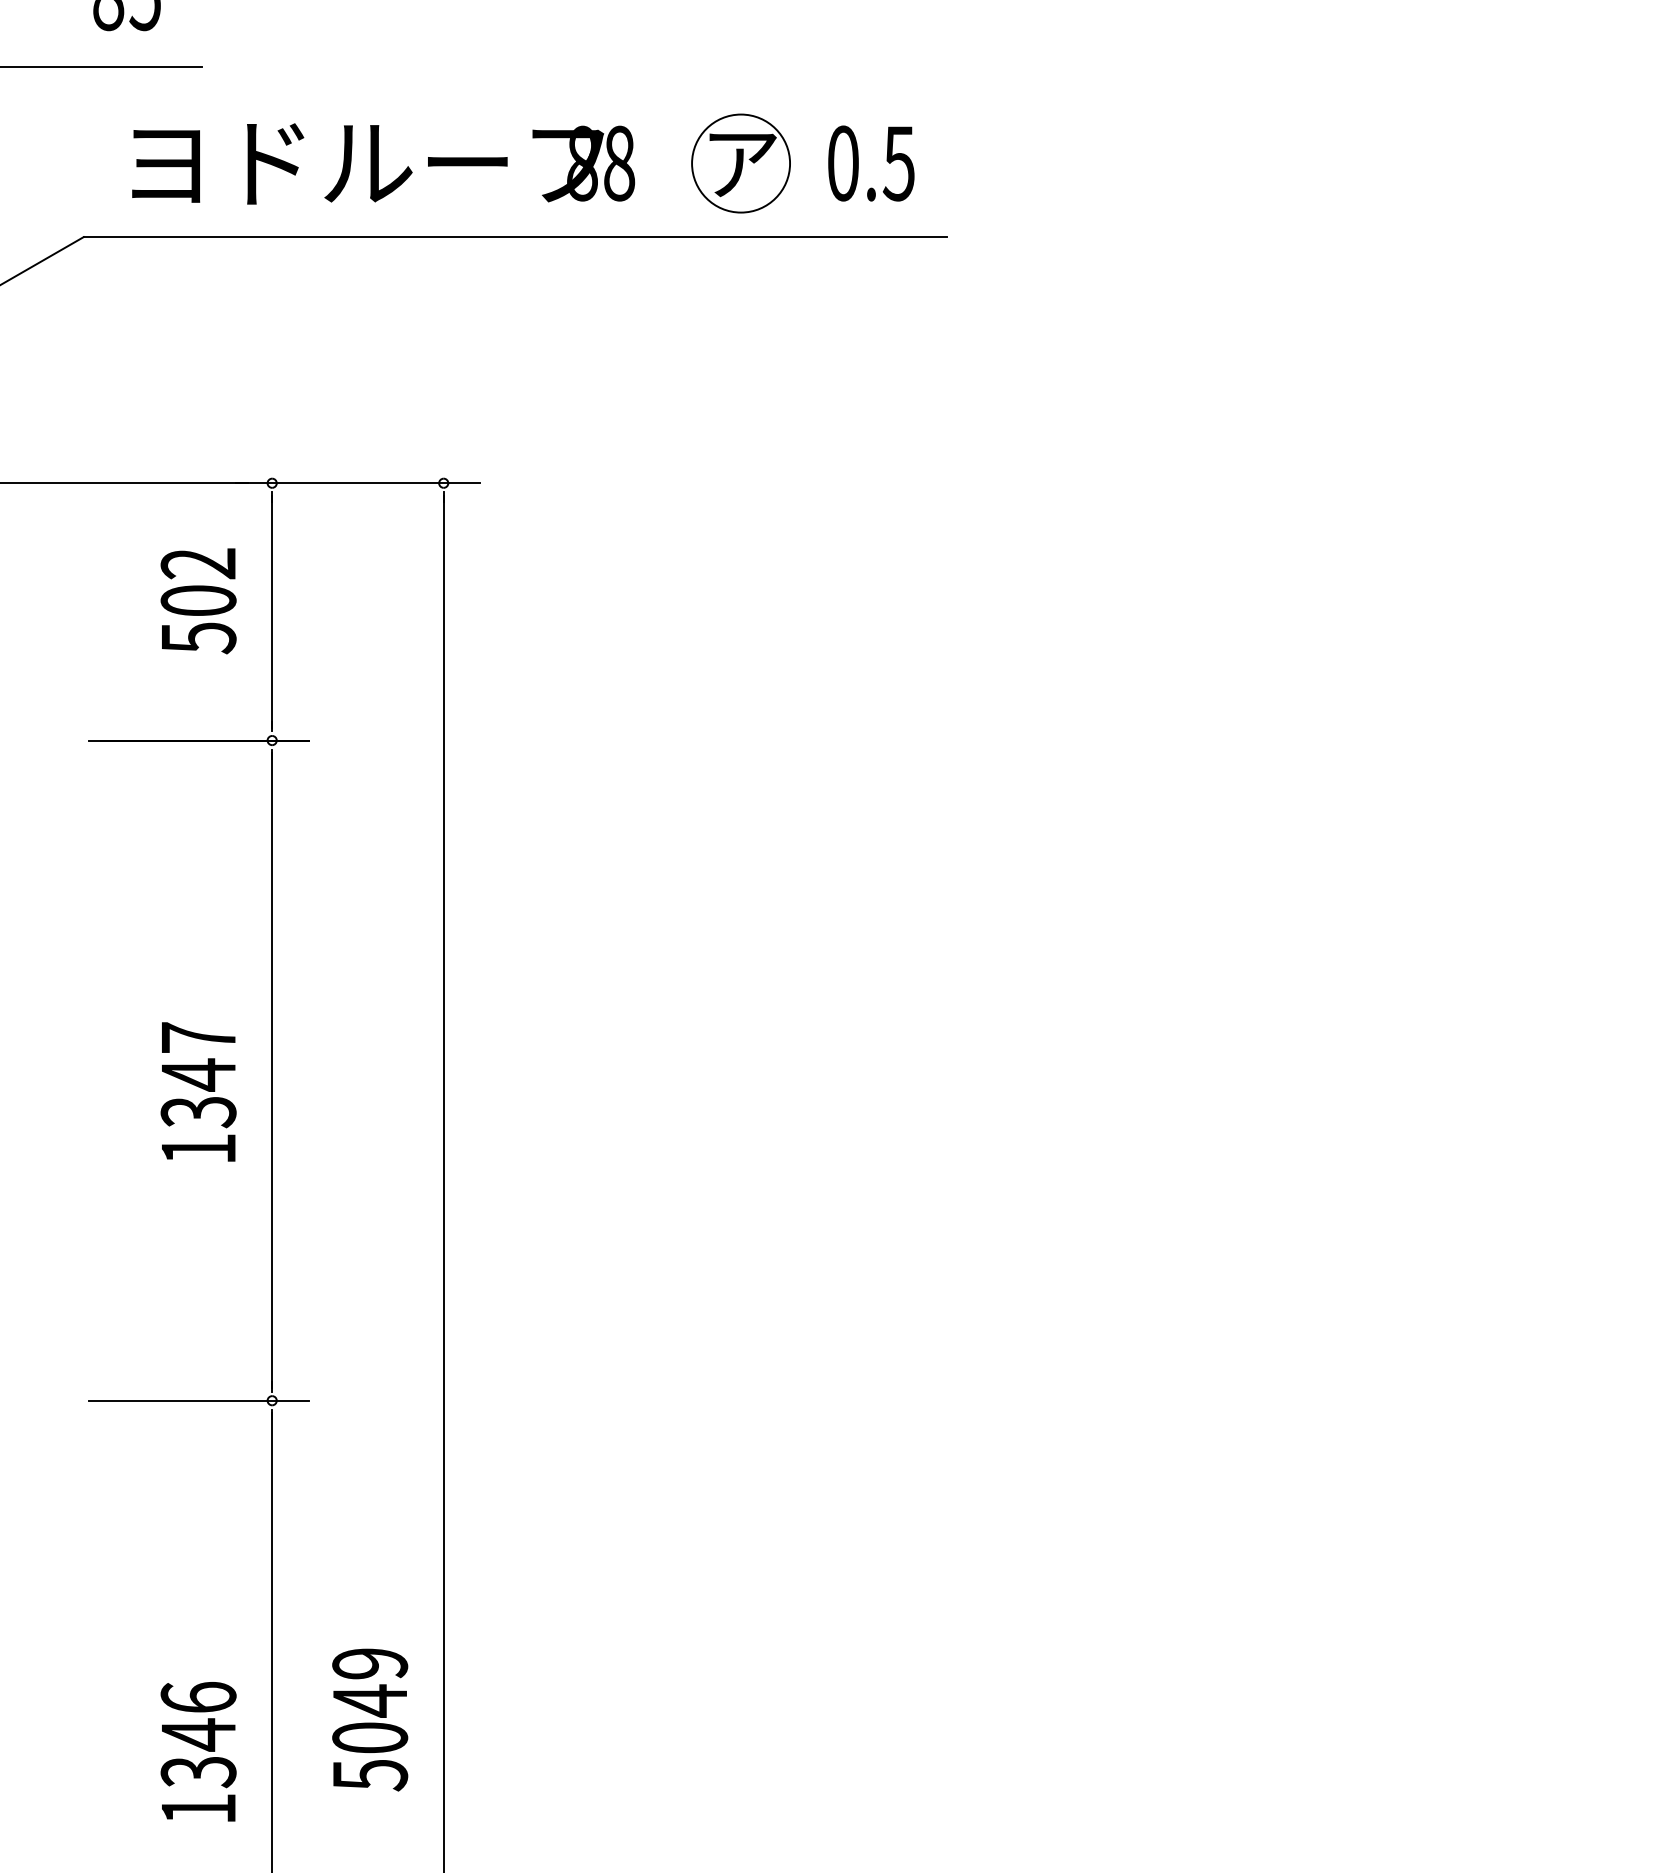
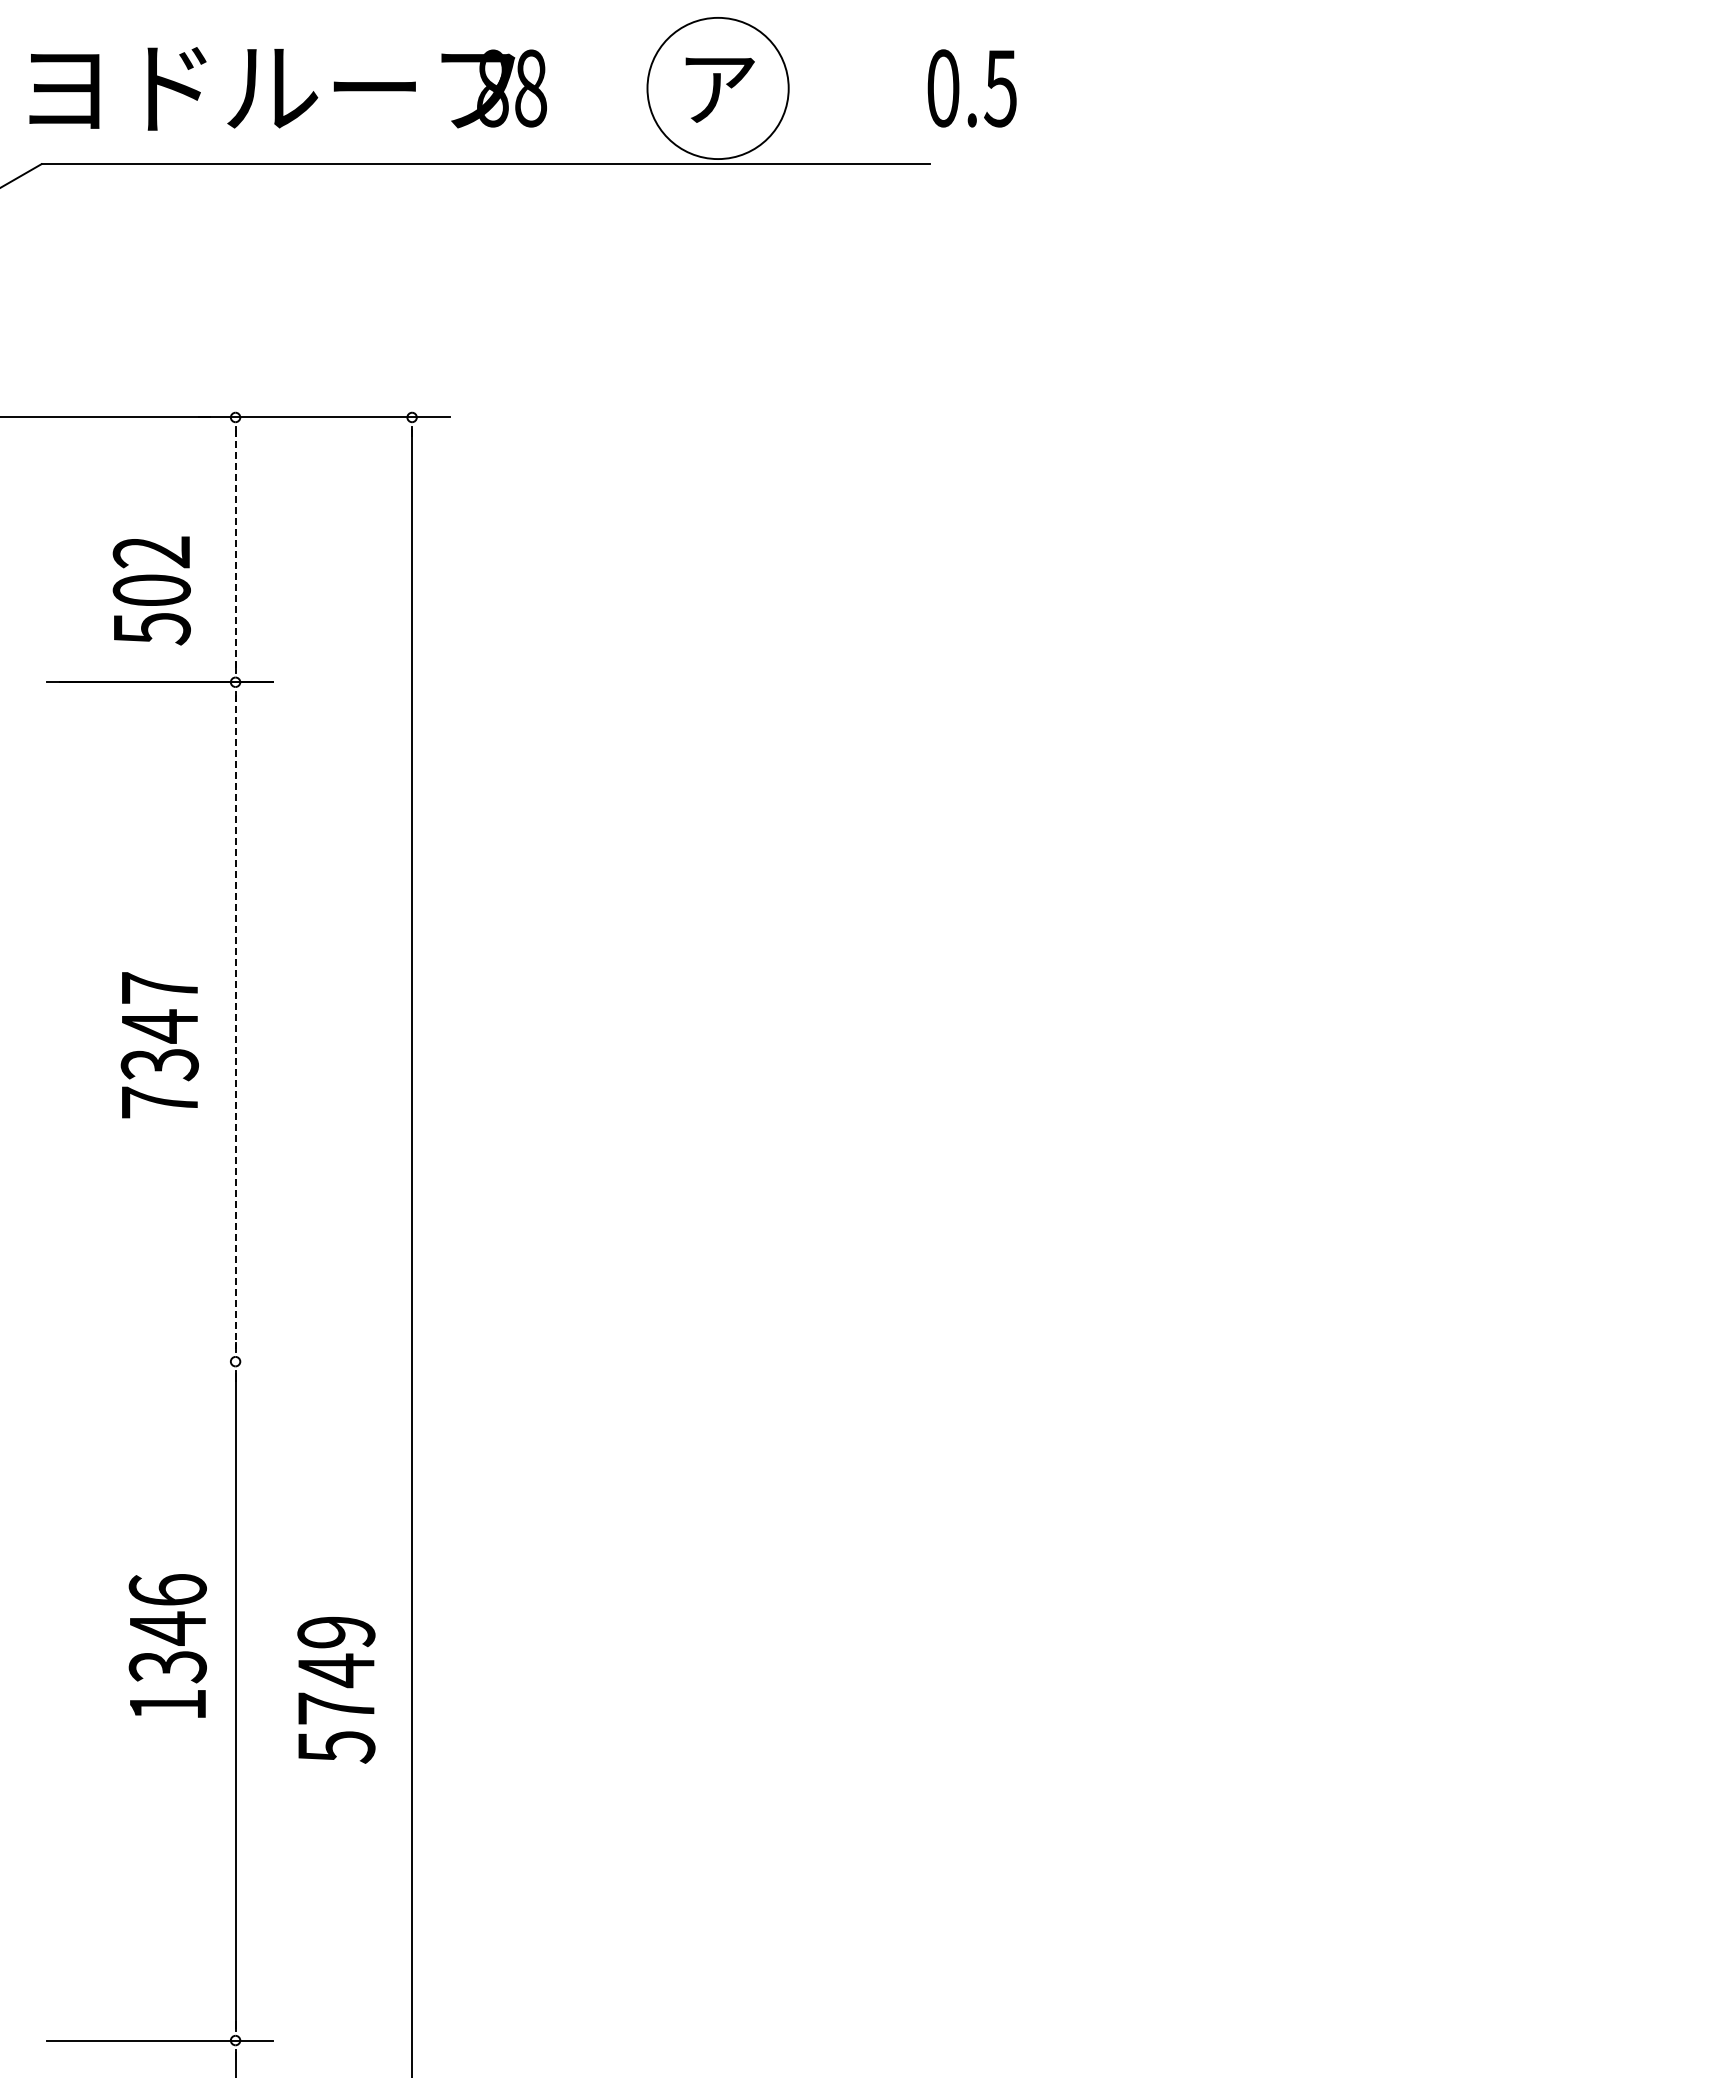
text: (382, 163) -> (287, 88), moved
circle: (740, 163) -> (717, 88), size x1.4
text: (870, 163) -> (971, 88), moved
text: (198, 600) -> (151, 590), moved
line: (272, 611) -> (235, 549), solid -> dashed
line: (272, 1071) -> (235, 1022), solid -> dashed
text: (198, 1148) -> (159, 1102), 1347 -> 7347
line: (199, 1400) -> (160, 1361), removed
text: (370, 1737) -> (336, 1708), 5049 -> 5749
text: (198, 1751) -> (167, 1645), moved

